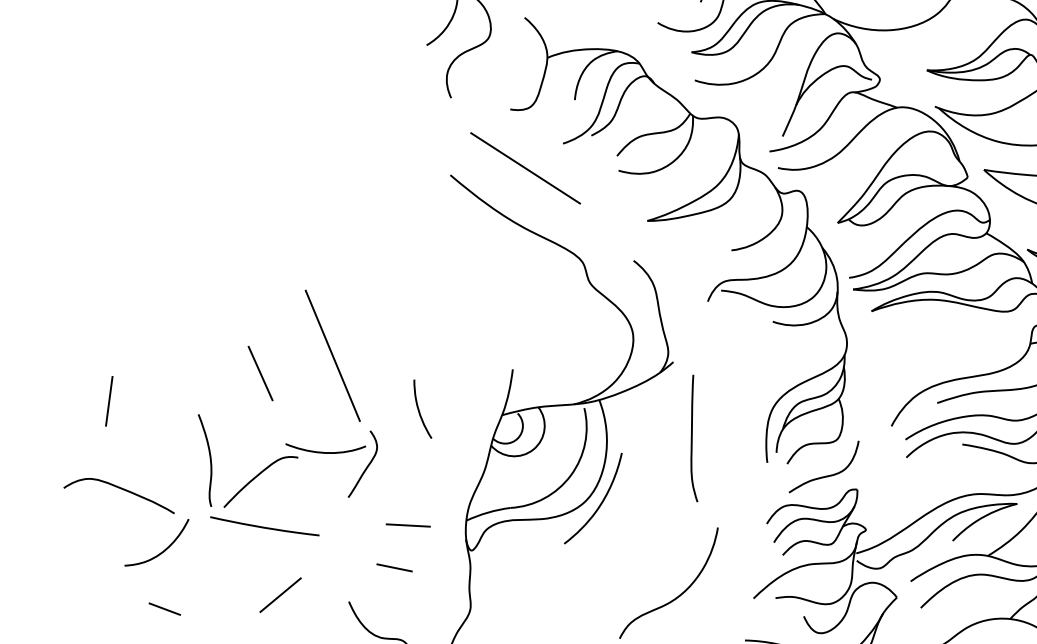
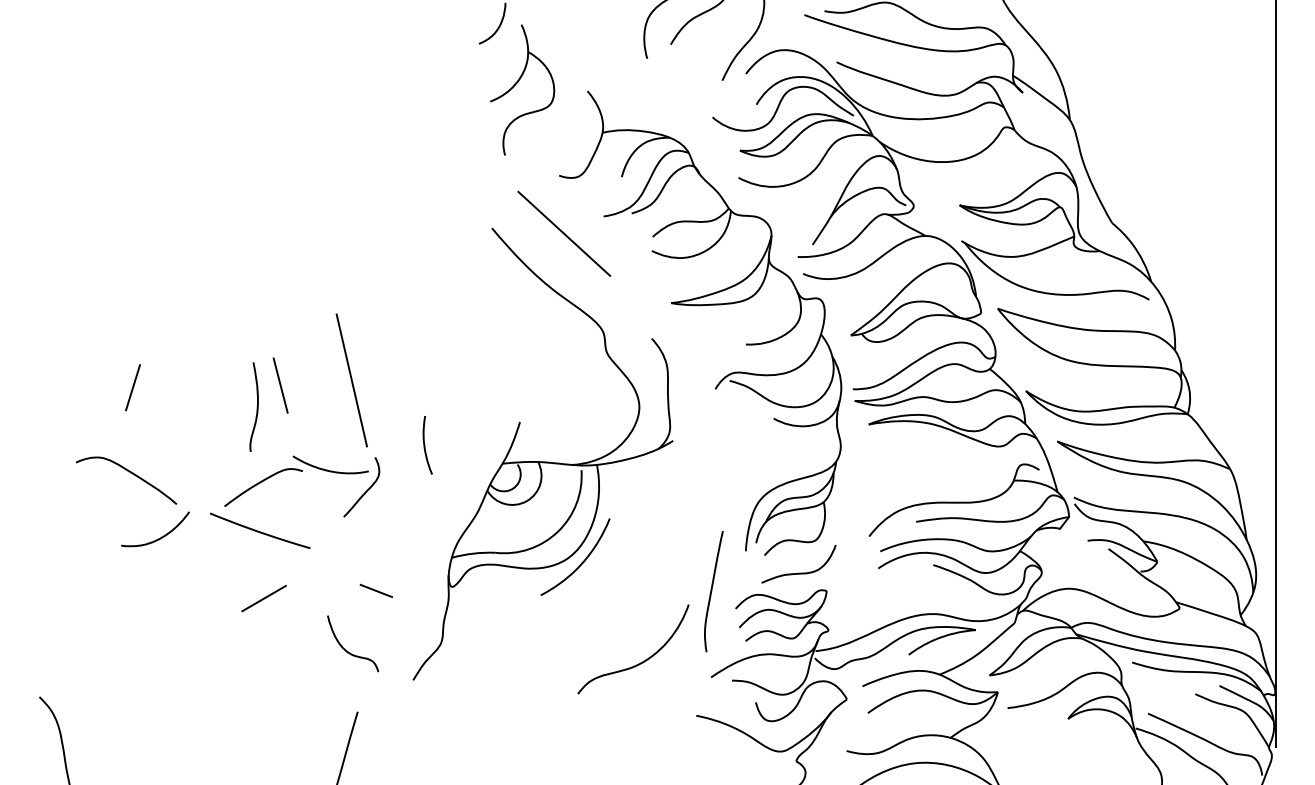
curve: (693, 438) -> (712, 591), moved
curve: (209, 459) -> (256, 406), moved
line: (407, 525) -> (395, 552), removed
line: (164, 609) -> (151, 593), removed

